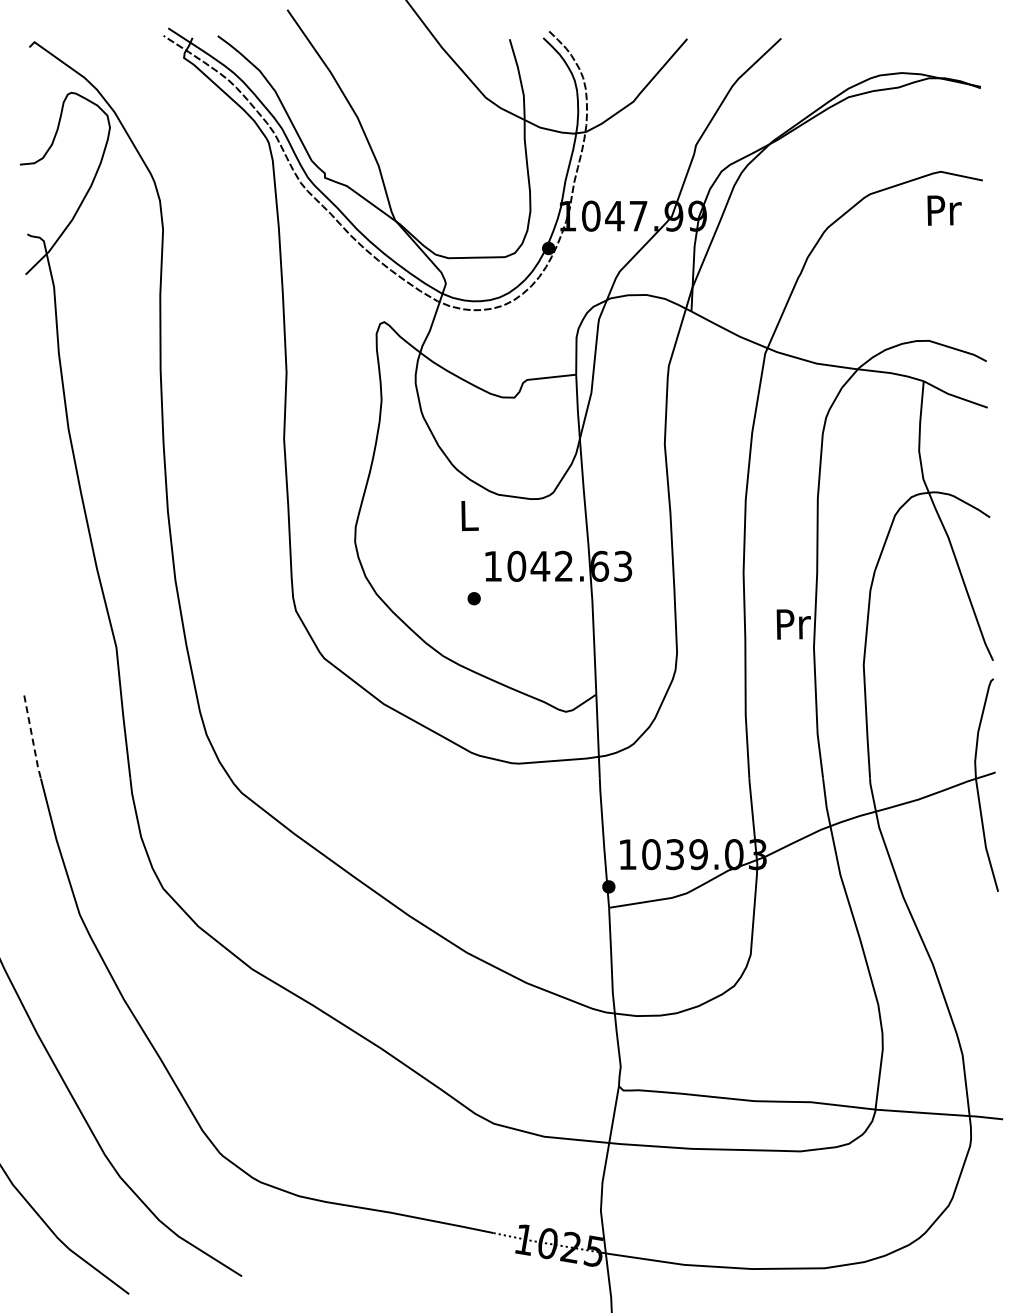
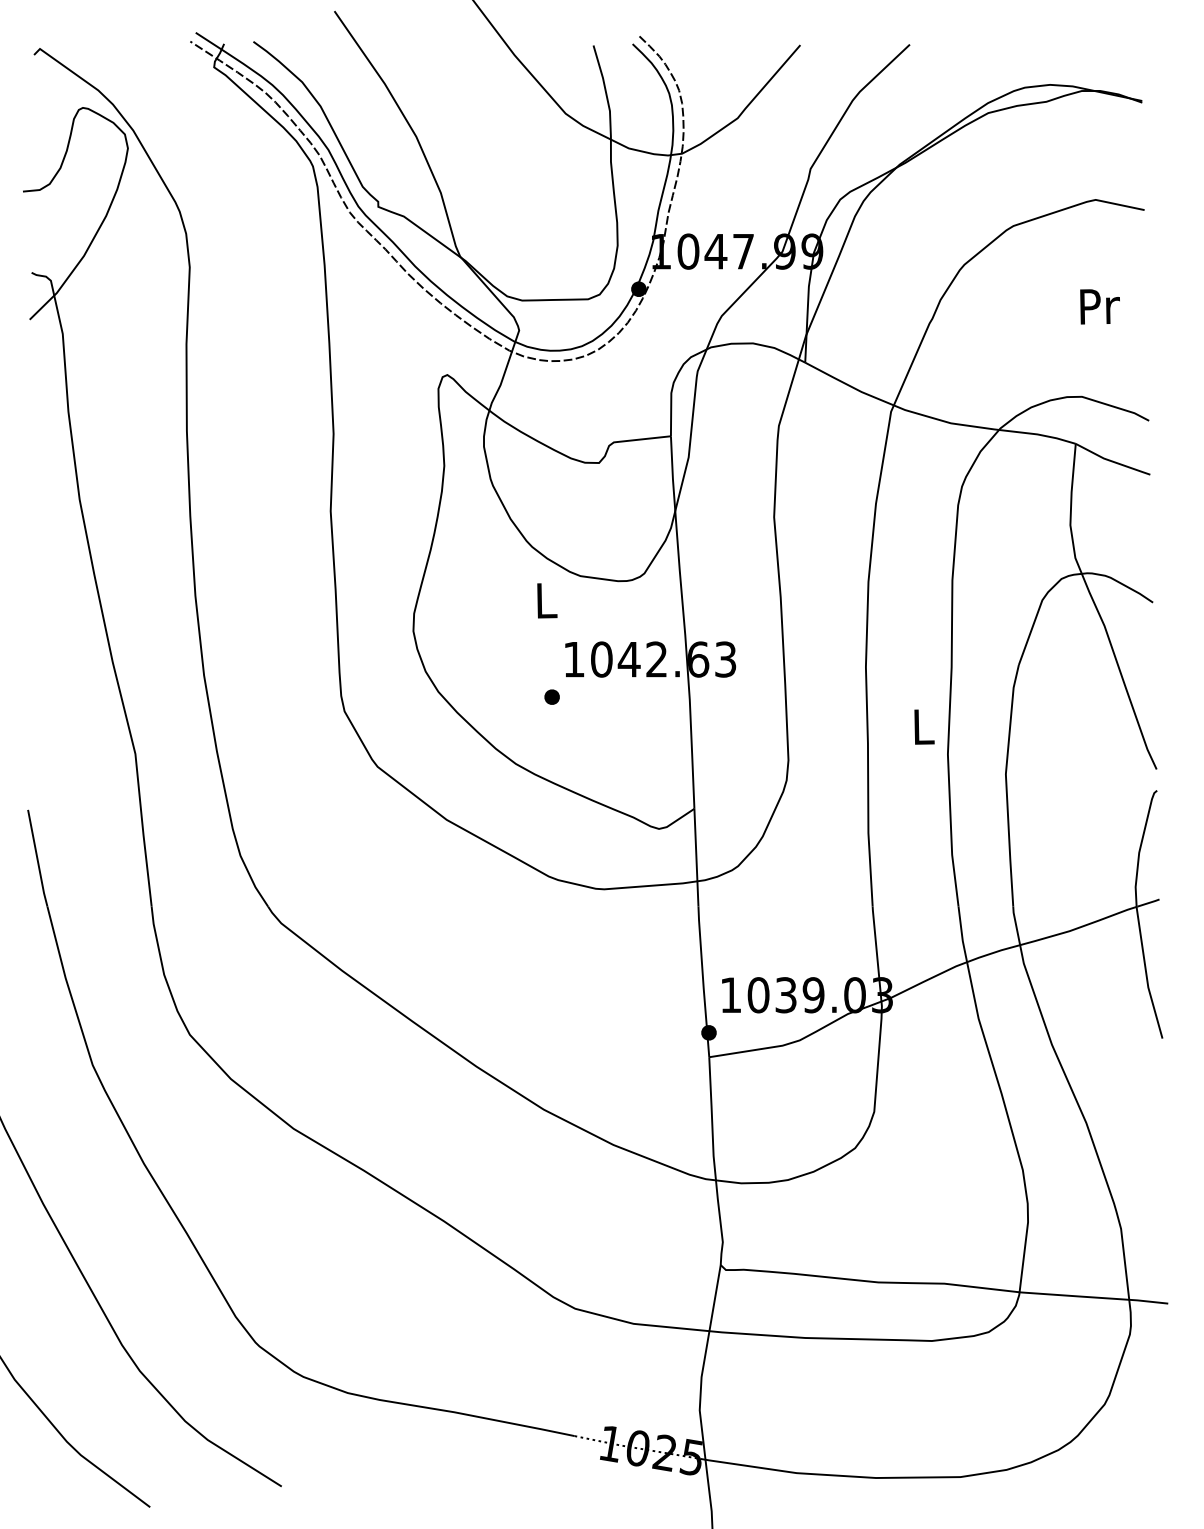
text: (944, 210) -> (1099, 306), moved
text: (793, 624) -> (924, 727), Pr -> L
line: (32, 737) -> (37, 858), dashed -> solid

